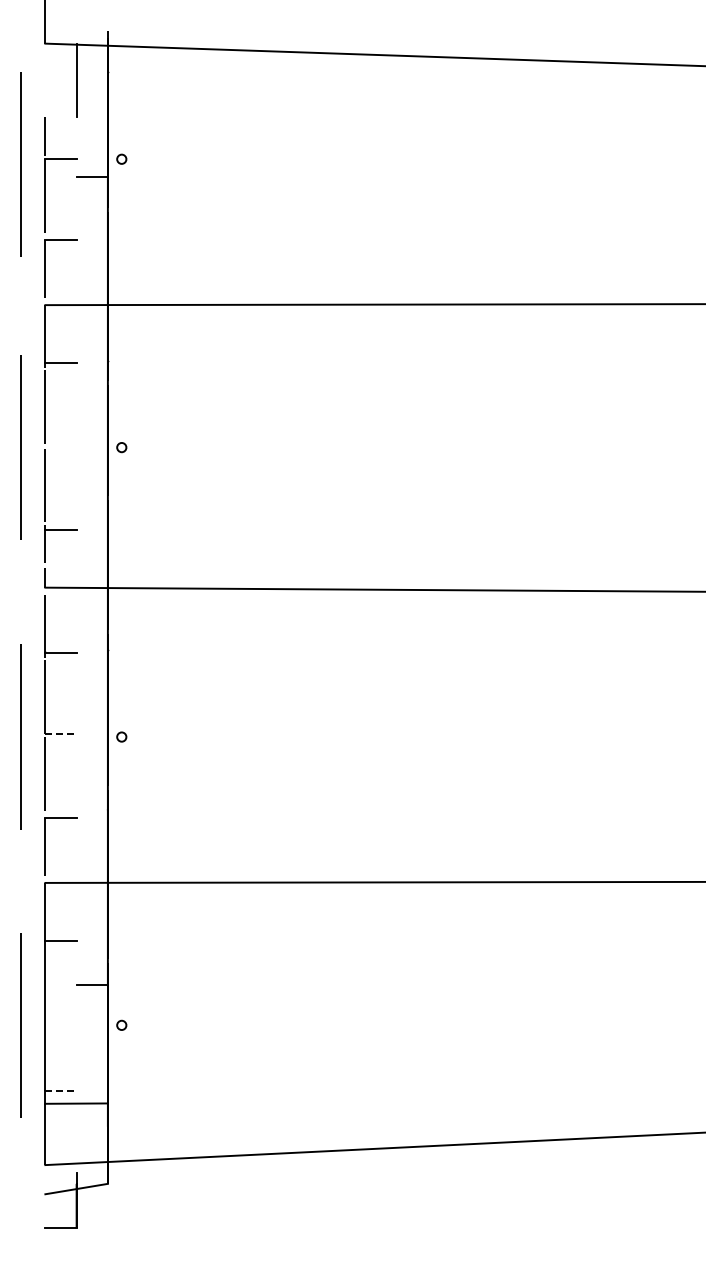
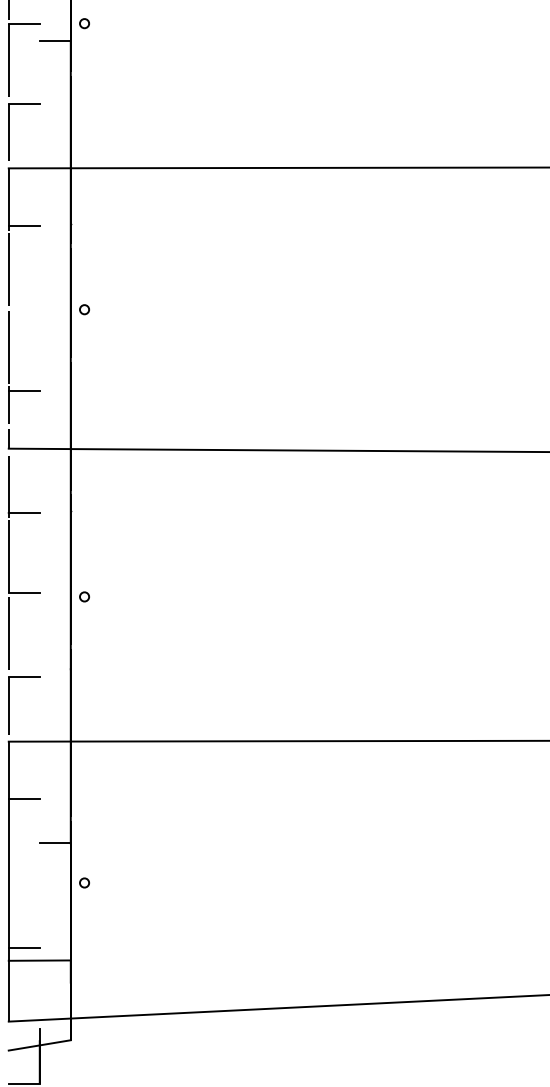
line: (61, 733) -> (24, 593), dashed -> solid
line: (61, 1091) -> (24, 948), dashed -> solid

